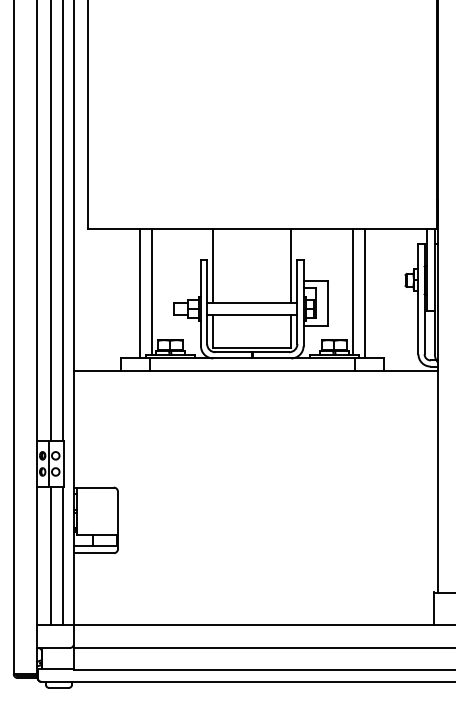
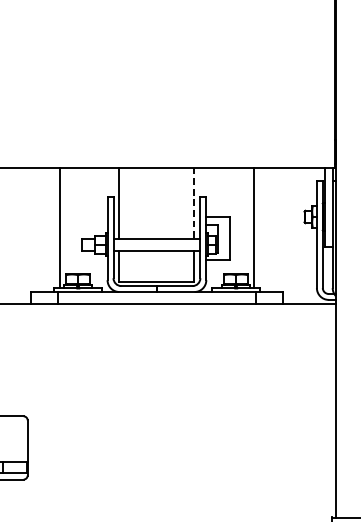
line: (291, 266) -> (194, 203), solid -> dashed
line: (139, 293) -> (48, 229), removed
line: (365, 293) -> (265, 229), removed

